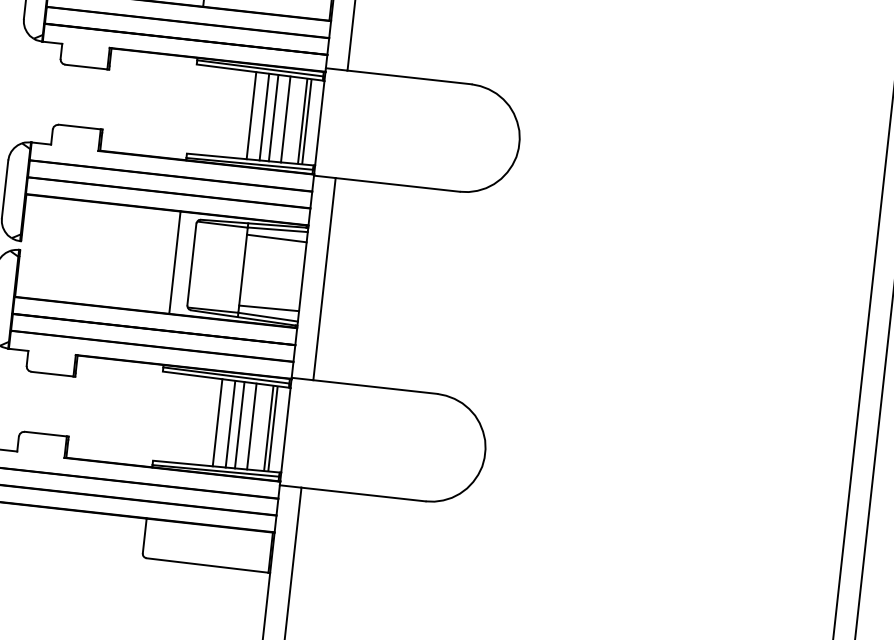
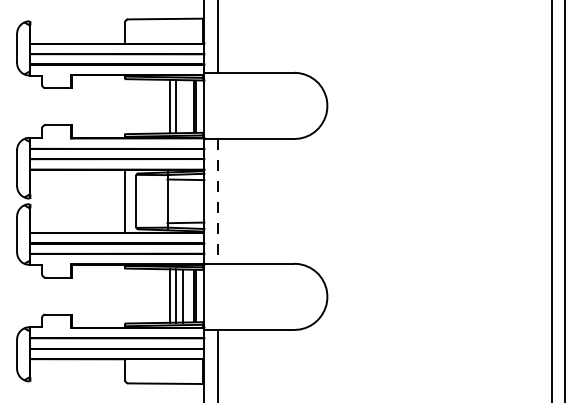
line: (251, 115) -> (162, 106), removed
line: (285, 119) -> (183, 106), removed
line: (324, 279) -> (217, 201), solid -> dashed
line: (218, 421) -> (162, 295), removed

